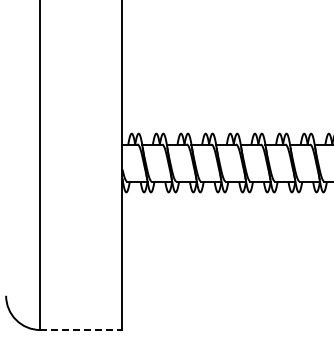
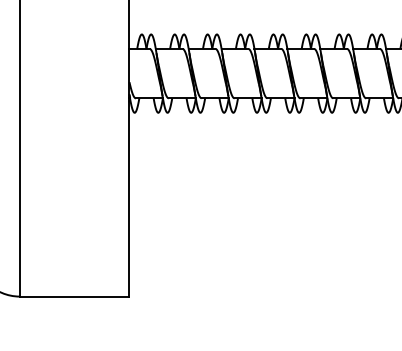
line: (81, 330) -> (74, 297), dashed -> solid

